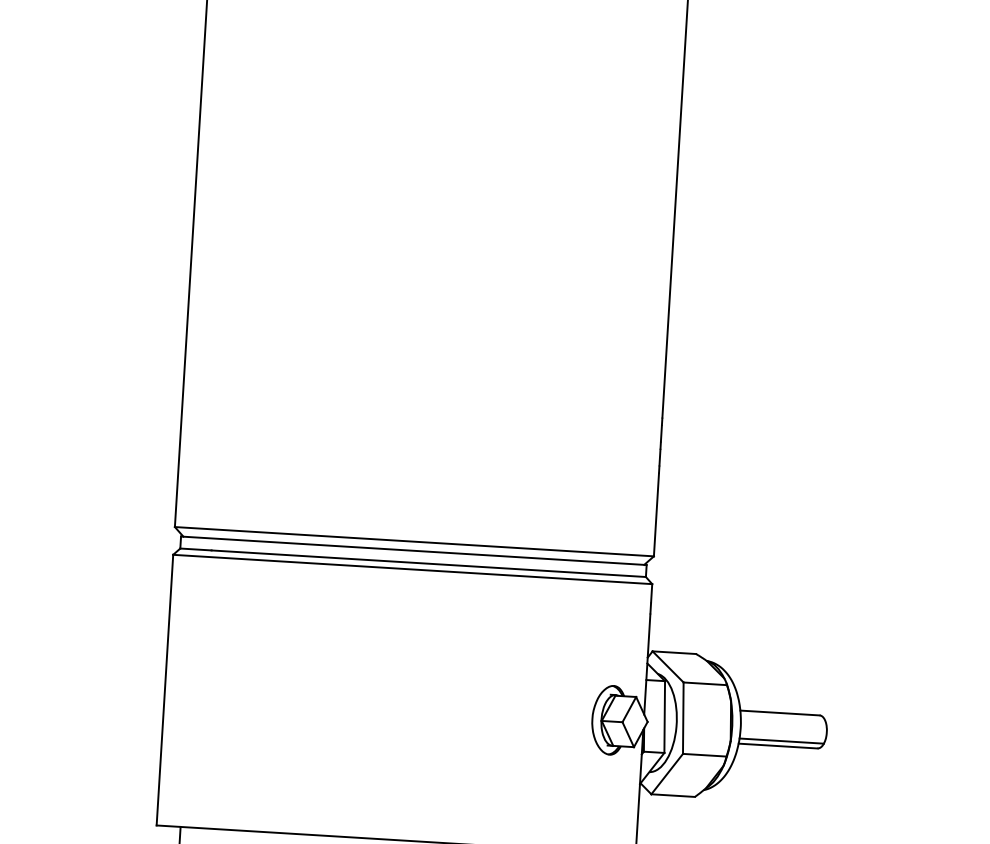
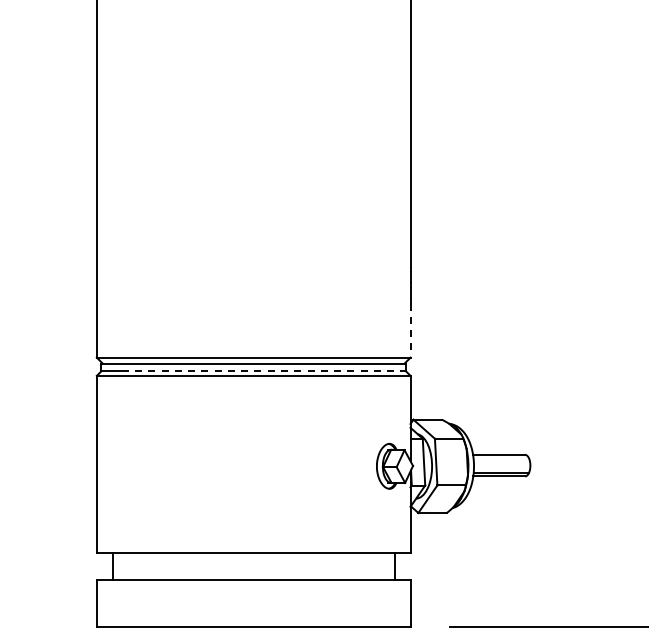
line: (656, 516) -> (410, 331), solid -> dashed
line: (429, 563) -> (264, 371), solid -> dashed

